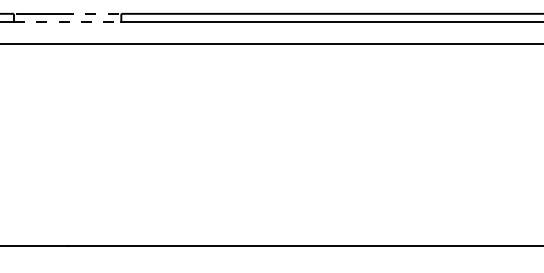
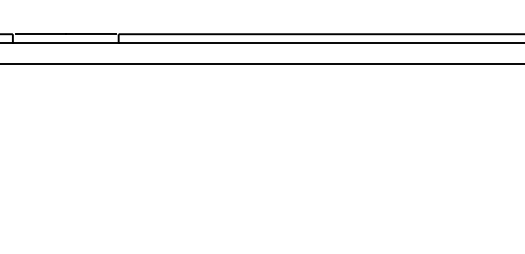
line: (93, 13) -> (91, 33), dashed -> solid
line: (67, 22) -> (65, 42), dashed -> solid

